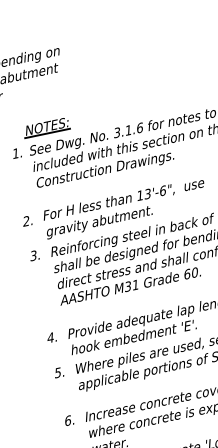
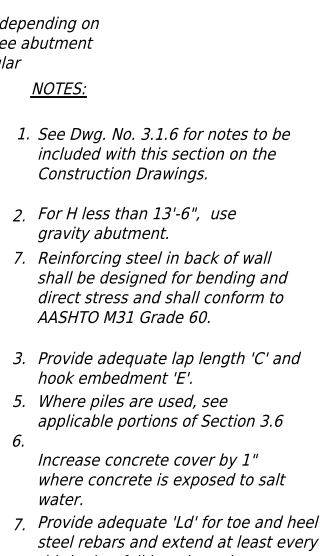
part: (46, 127) -> (58, 89), moved
text: (33, 255) -> (17, 257), 3. -> 7.
text: (50, 338) -> (17, 358), 4. -> 3.
text: (69, 420) -> (18, 440), moved

